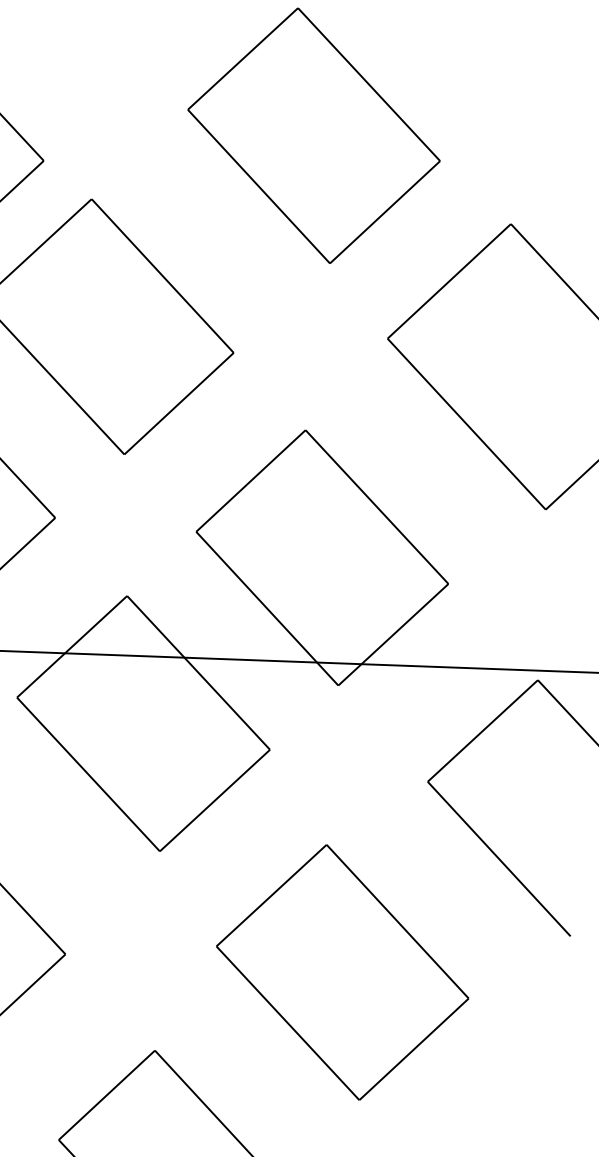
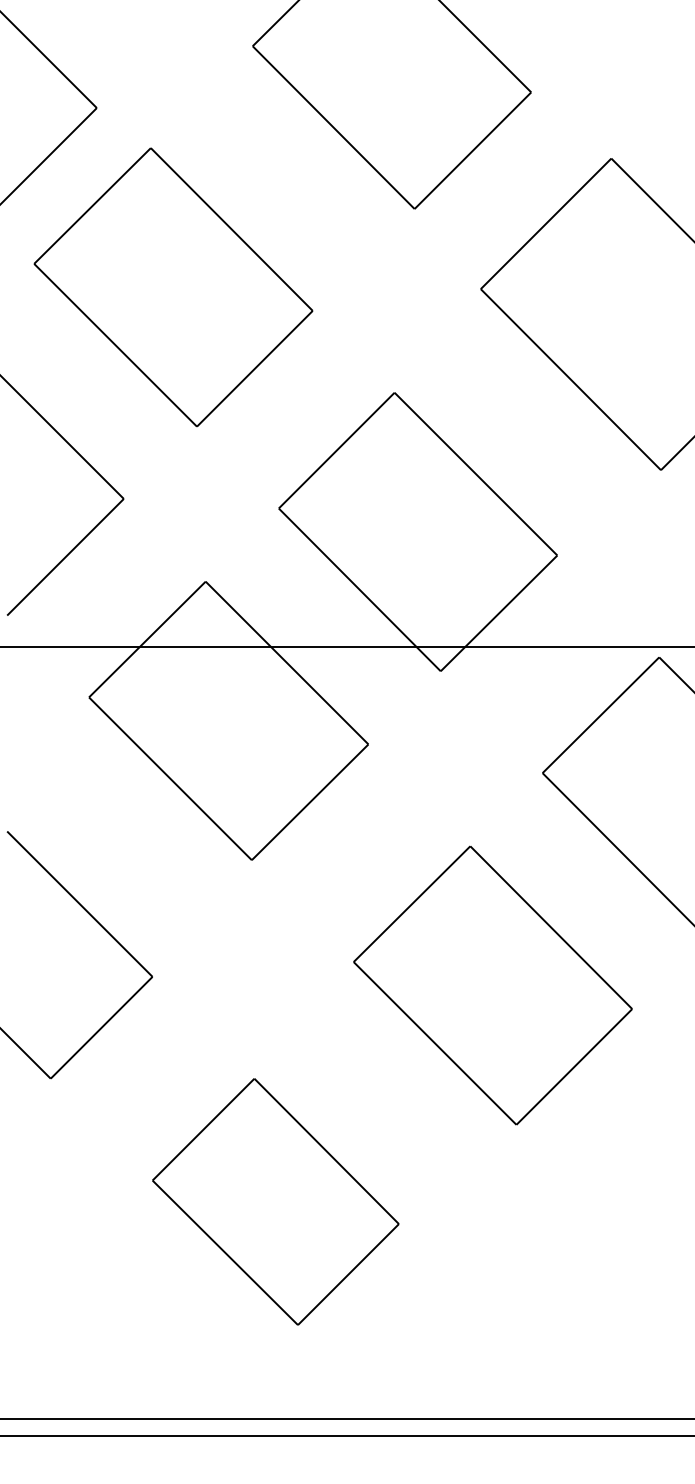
part: (342, 972) -> (492, 985), moved

